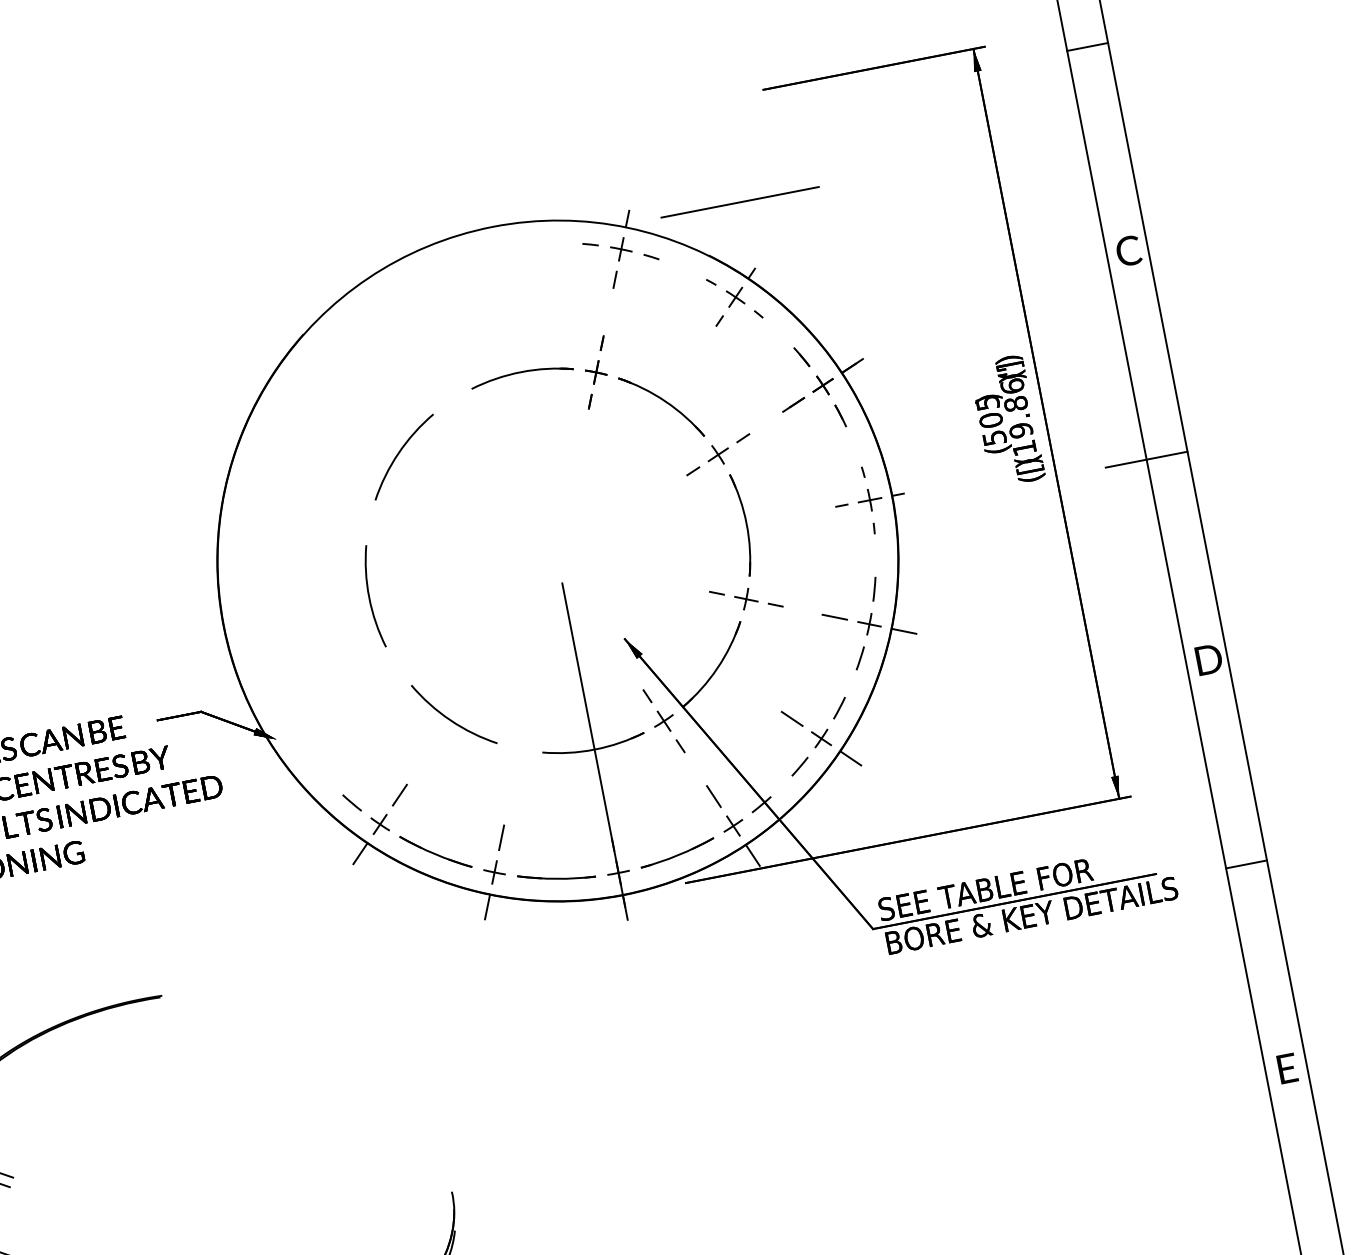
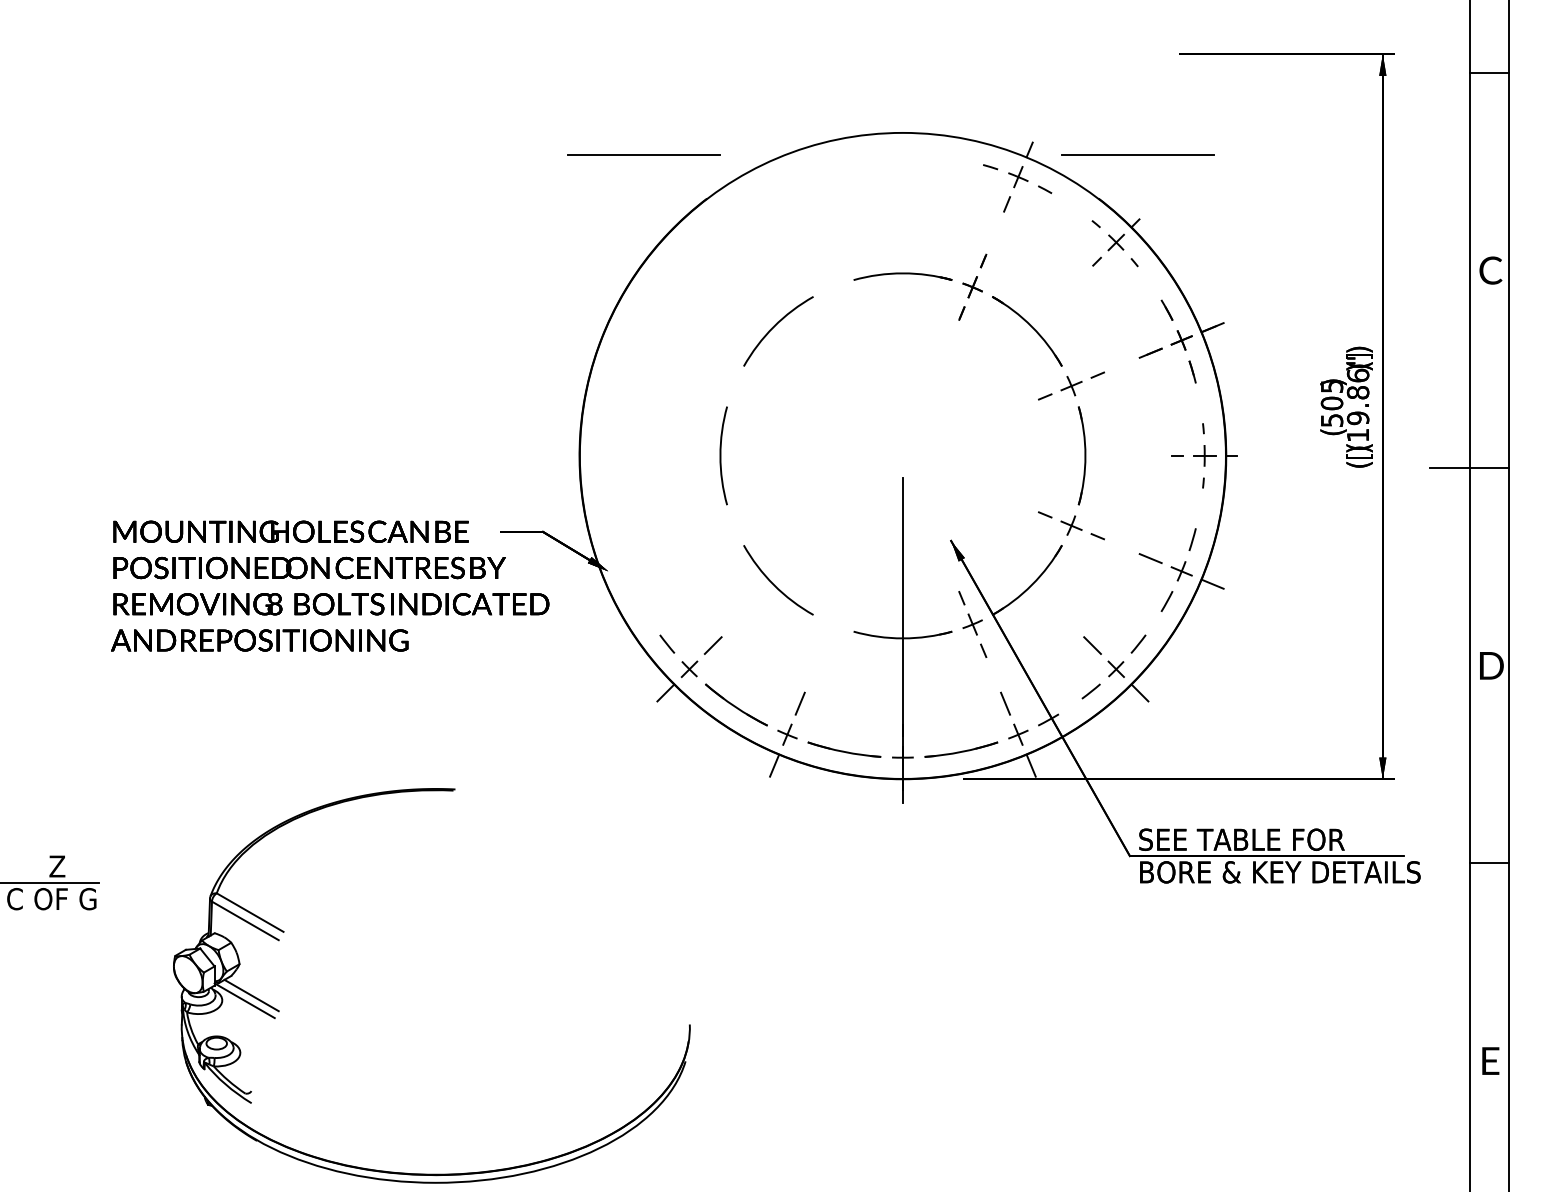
line: (229, 301) -> (643, 154), added

